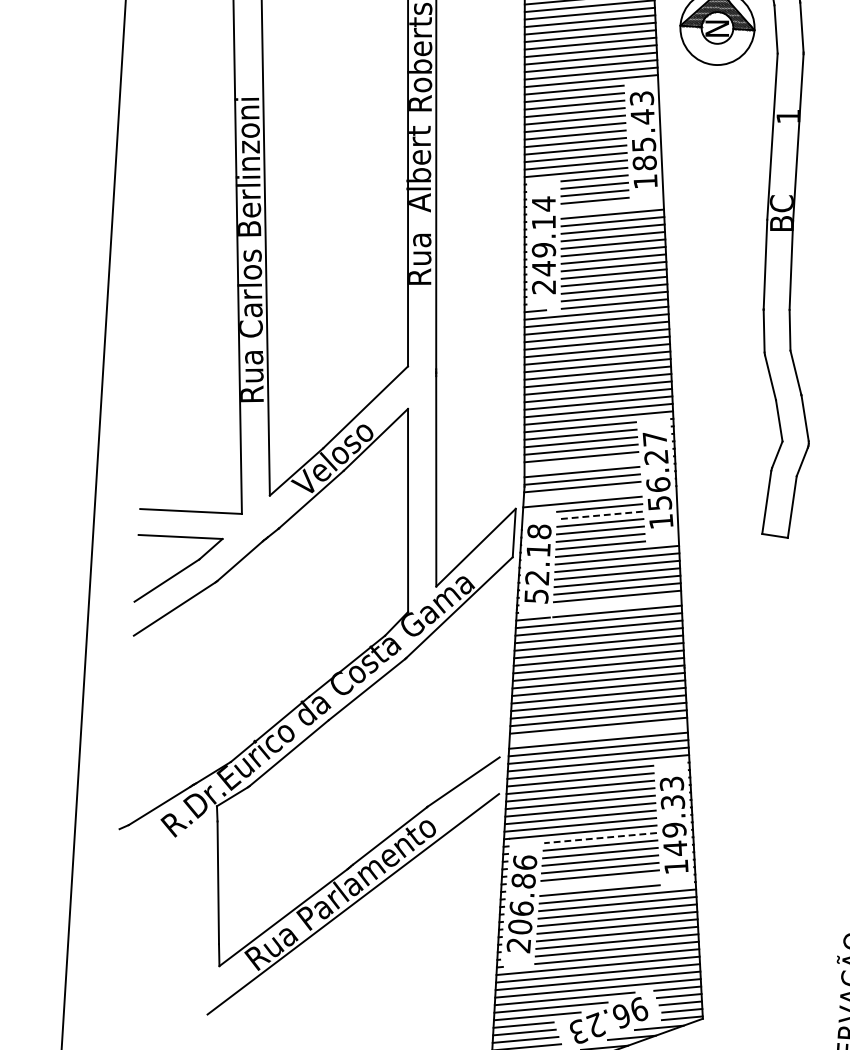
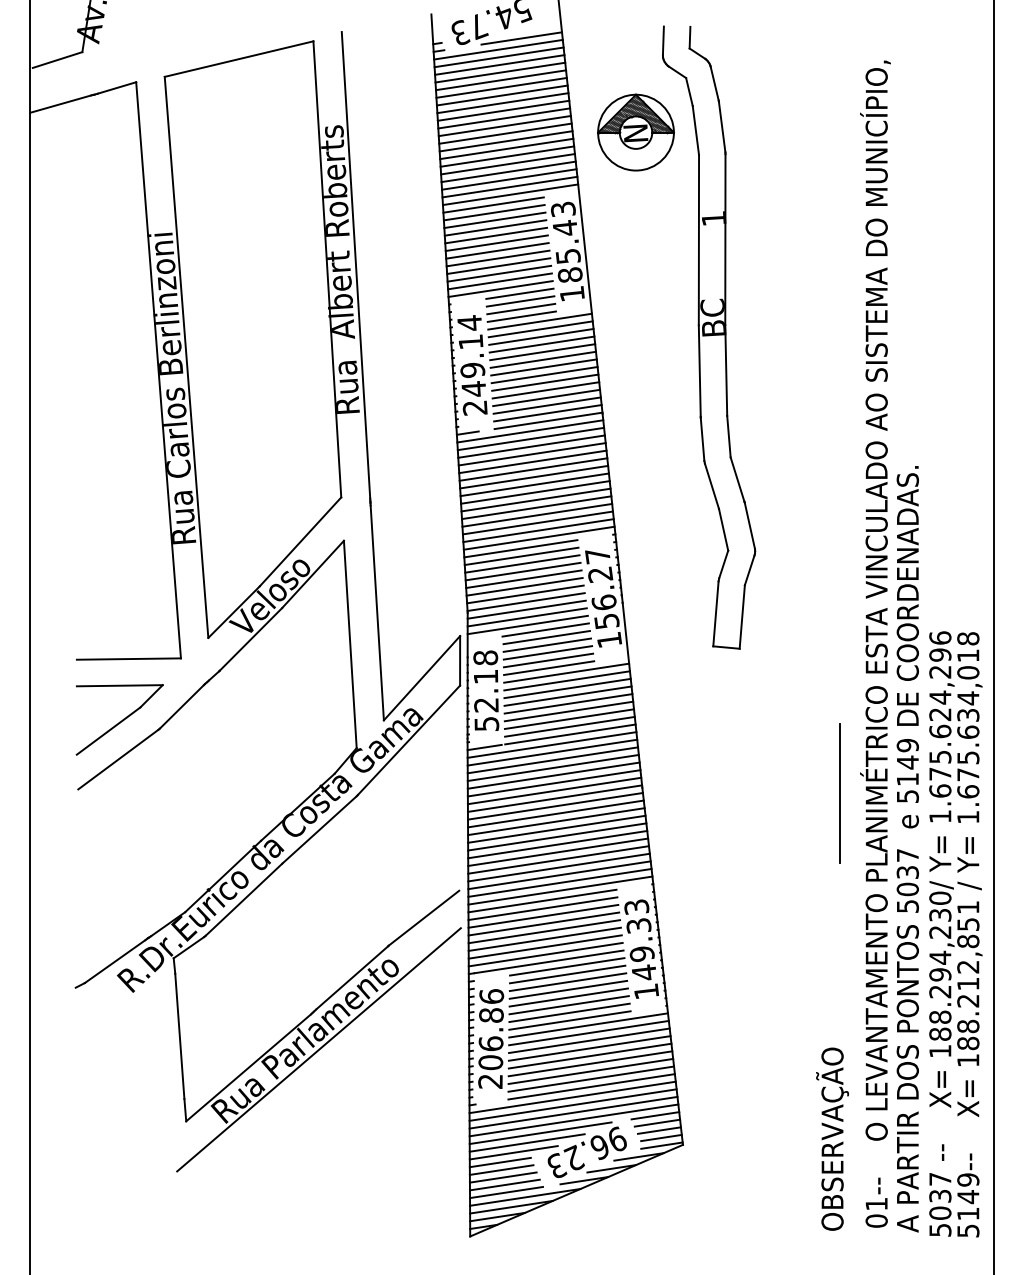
line: (612, 206) -> (539, 321), added
line: (581, 464) -> (524, 586), added
line: (581, 494) -> (526, 617), added
line: (599, 515) -> (546, 637), dashed -> solid
line: (617, 603) -> (569, 726), added
line: (598, 732) -> (558, 859), added
line: (600, 837) -> (567, 966), dashed -> solid
line: (600, 882) -> (569, 1012), added

